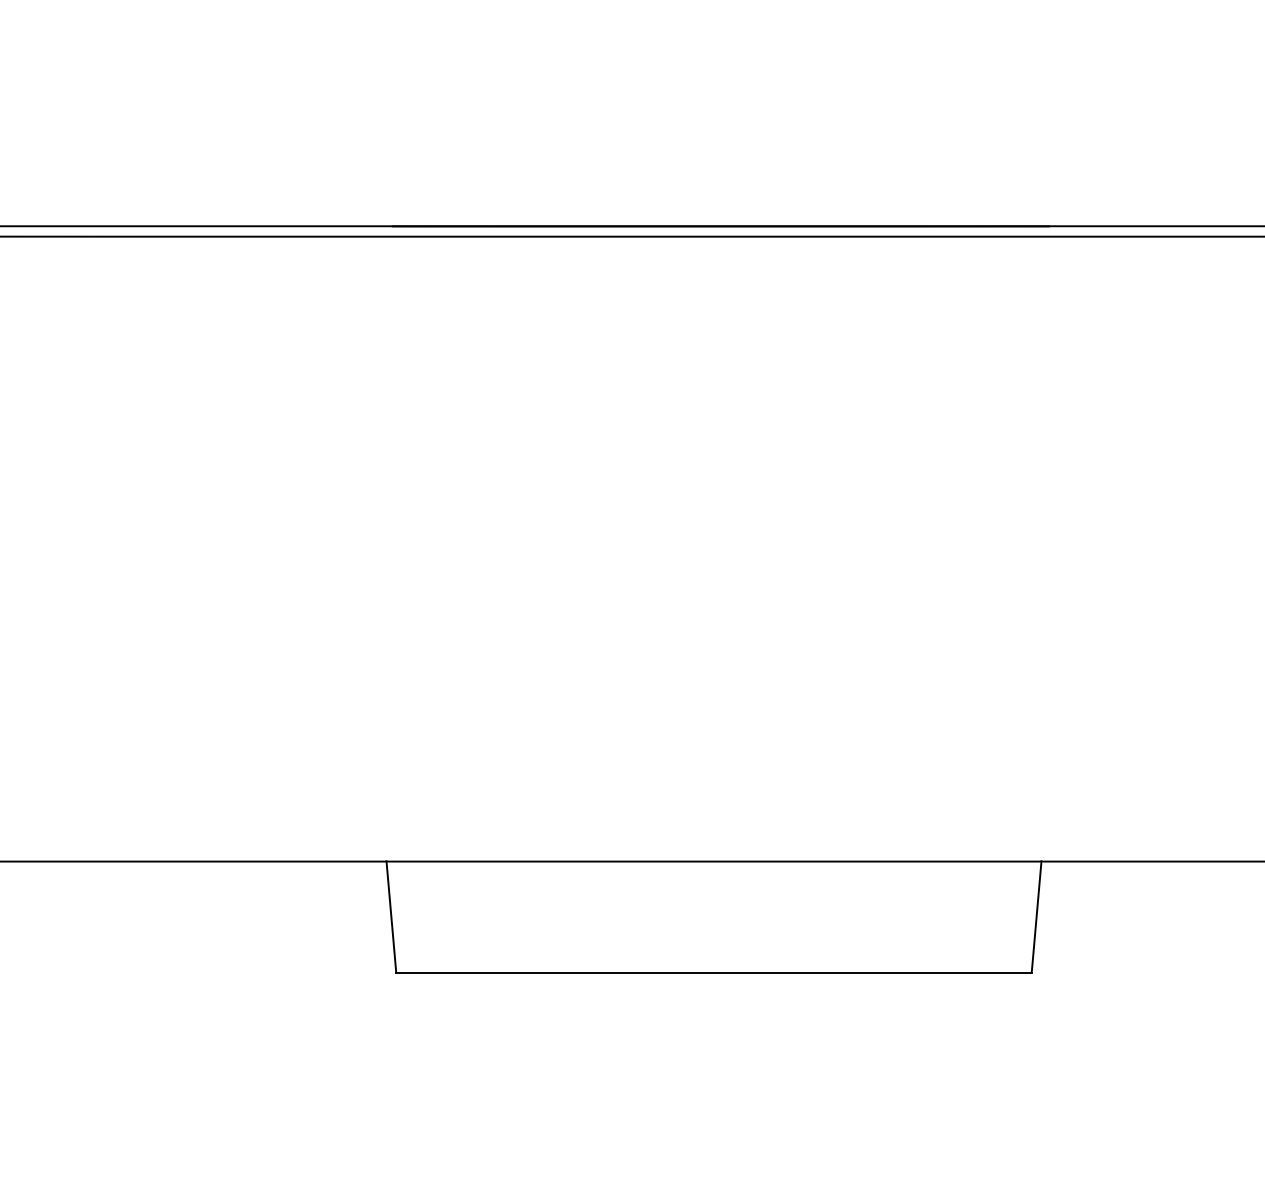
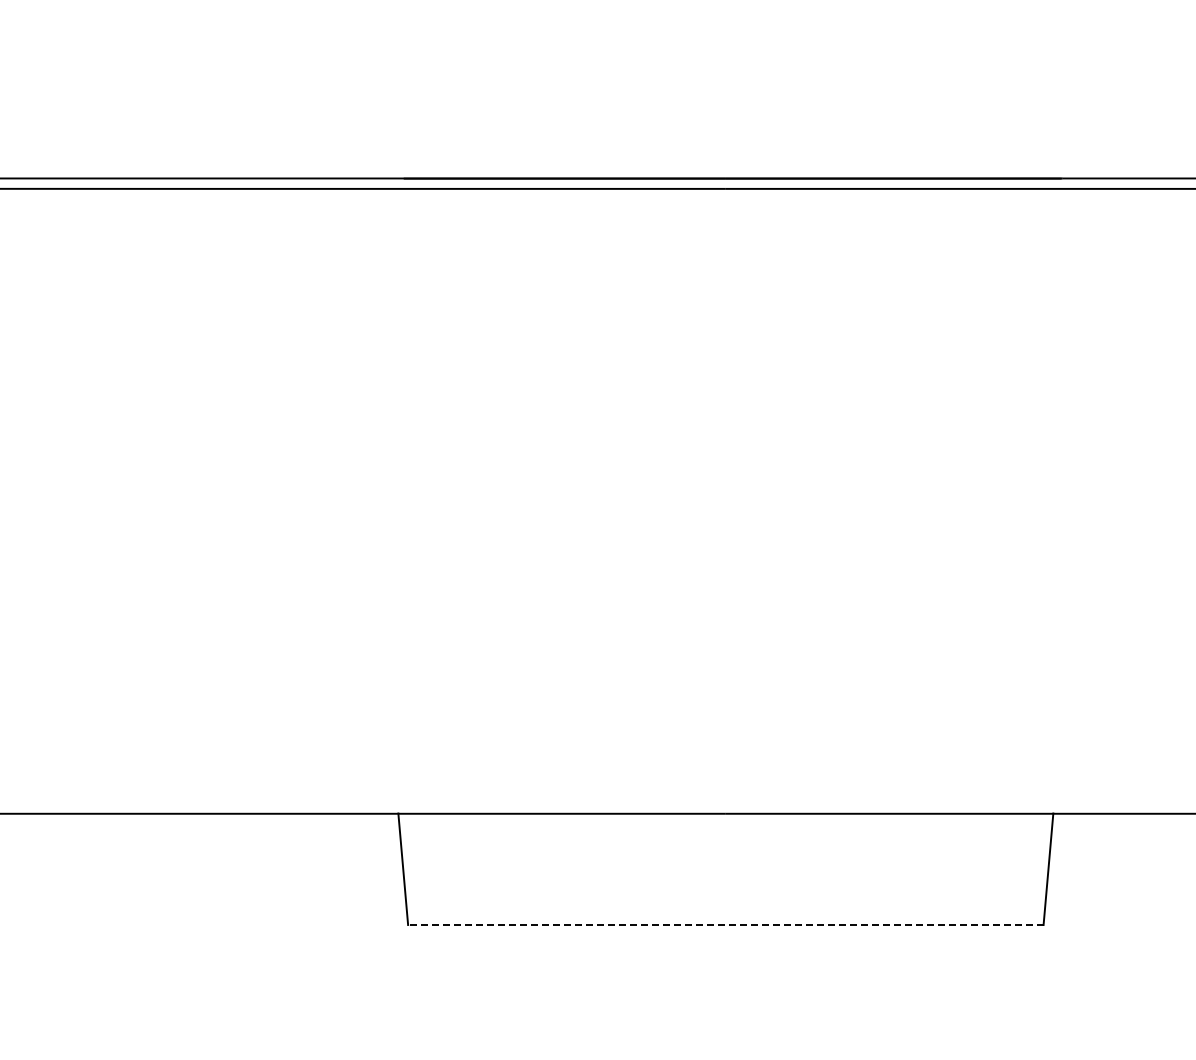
line: (713, 972) -> (725, 924), solid -> dashed

